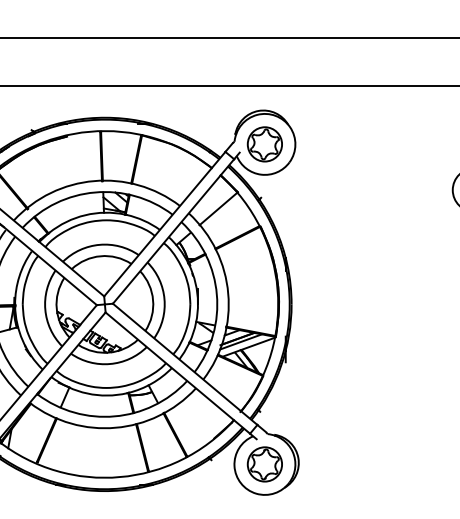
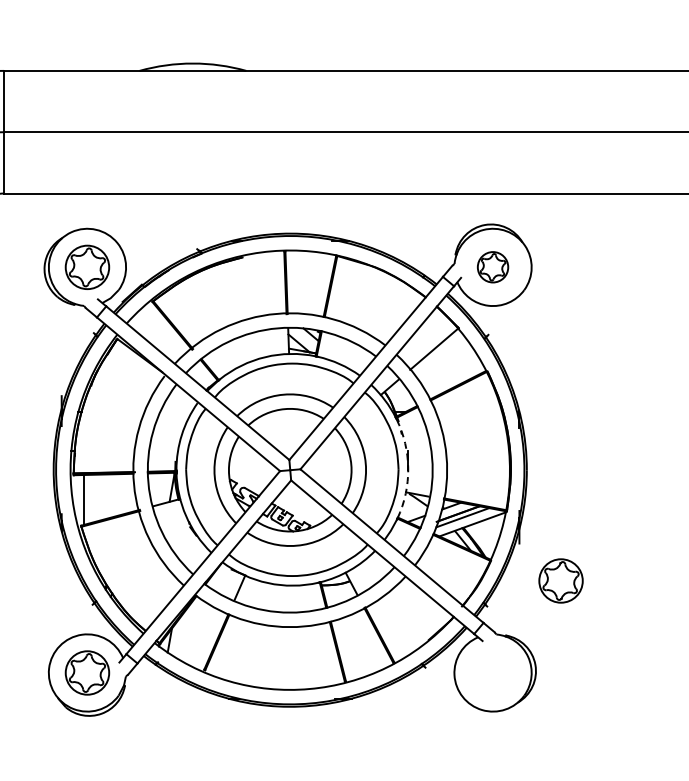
part: (264, 143) -> (492, 266), size x0.7
arc: (198, 303) -> (408, 468), solid -> dashed
part: (264, 464) -> (560, 580), moved

